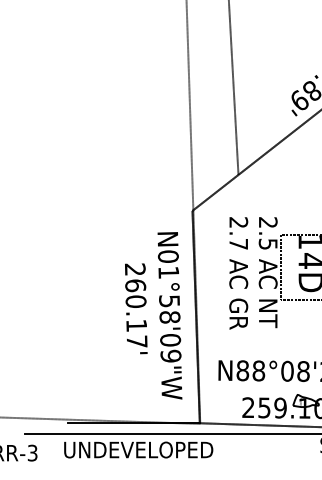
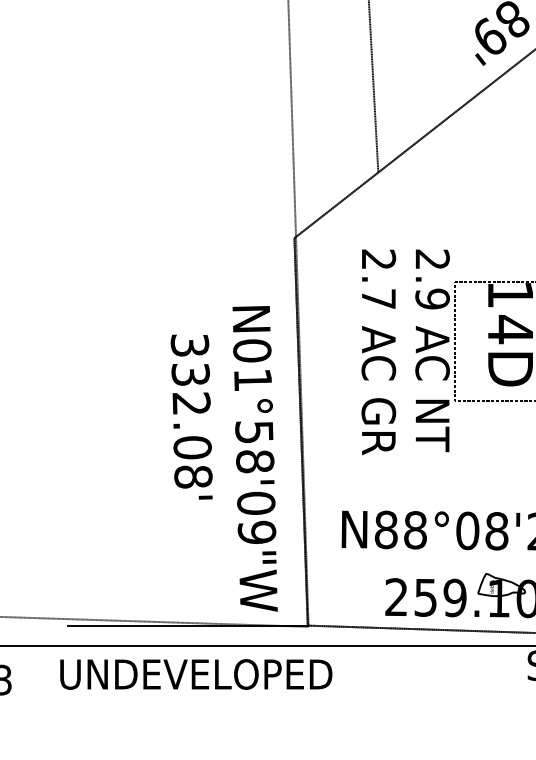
text: (268, 243) -> (433, 297), 2.5 -> 2.9
text: (135, 305) -> (190, 410), 260.17' -> 332.08'
text: (169, 315) -> (254, 458), moved

